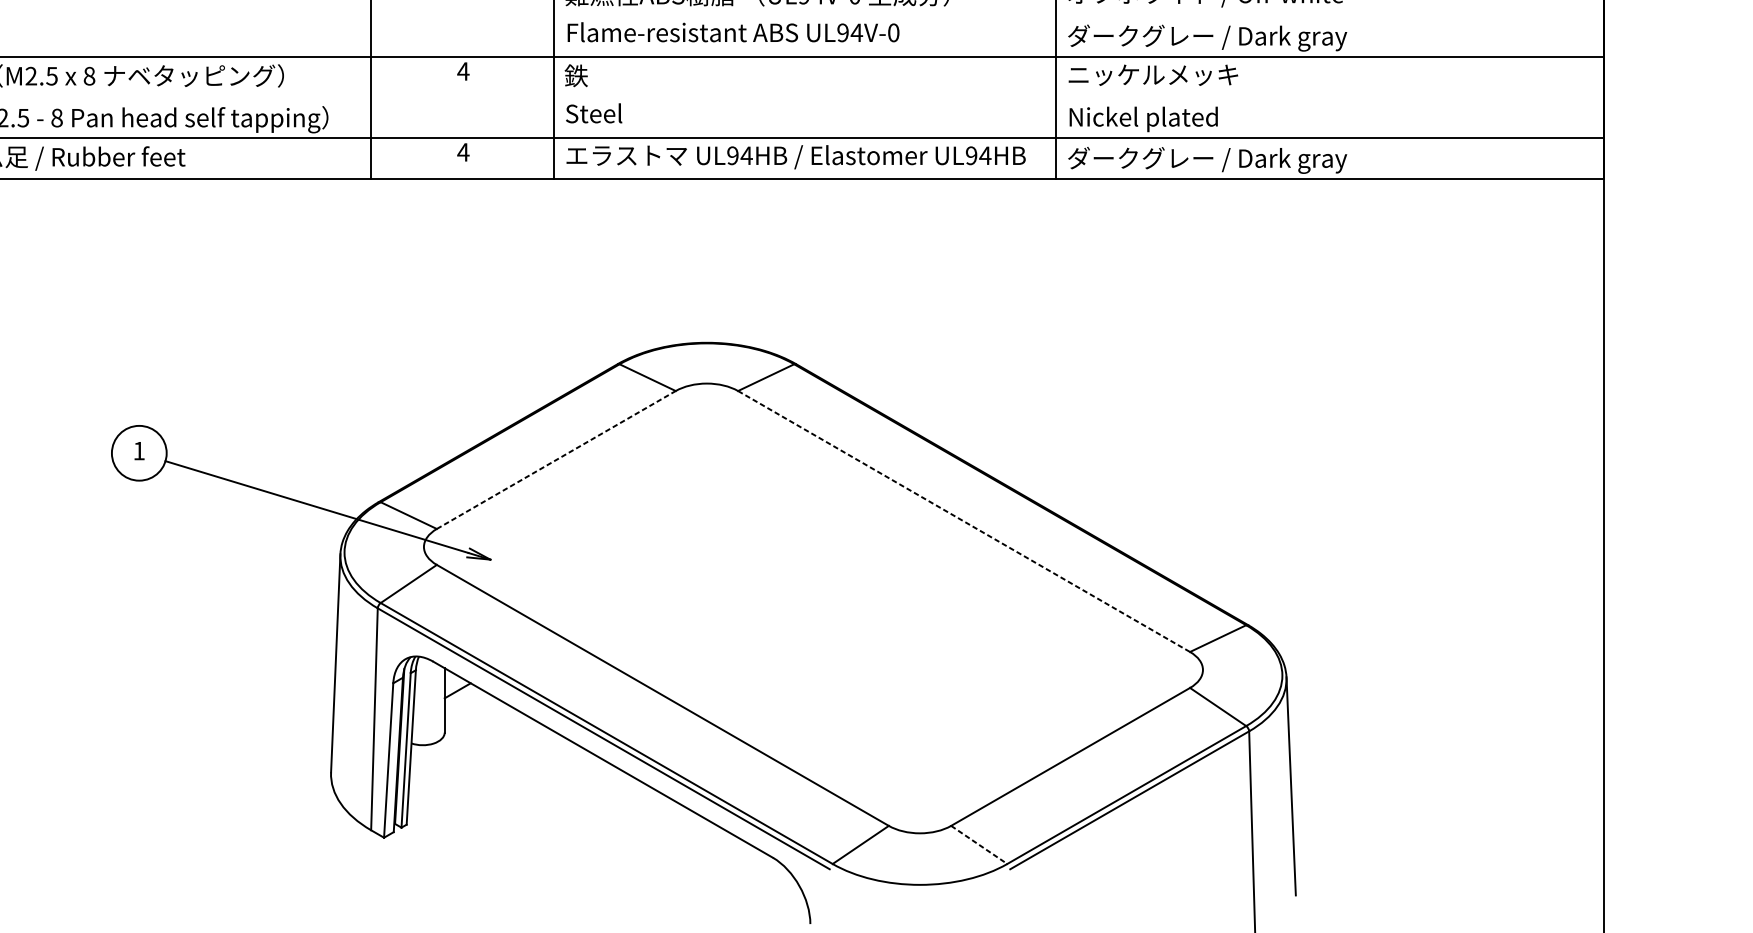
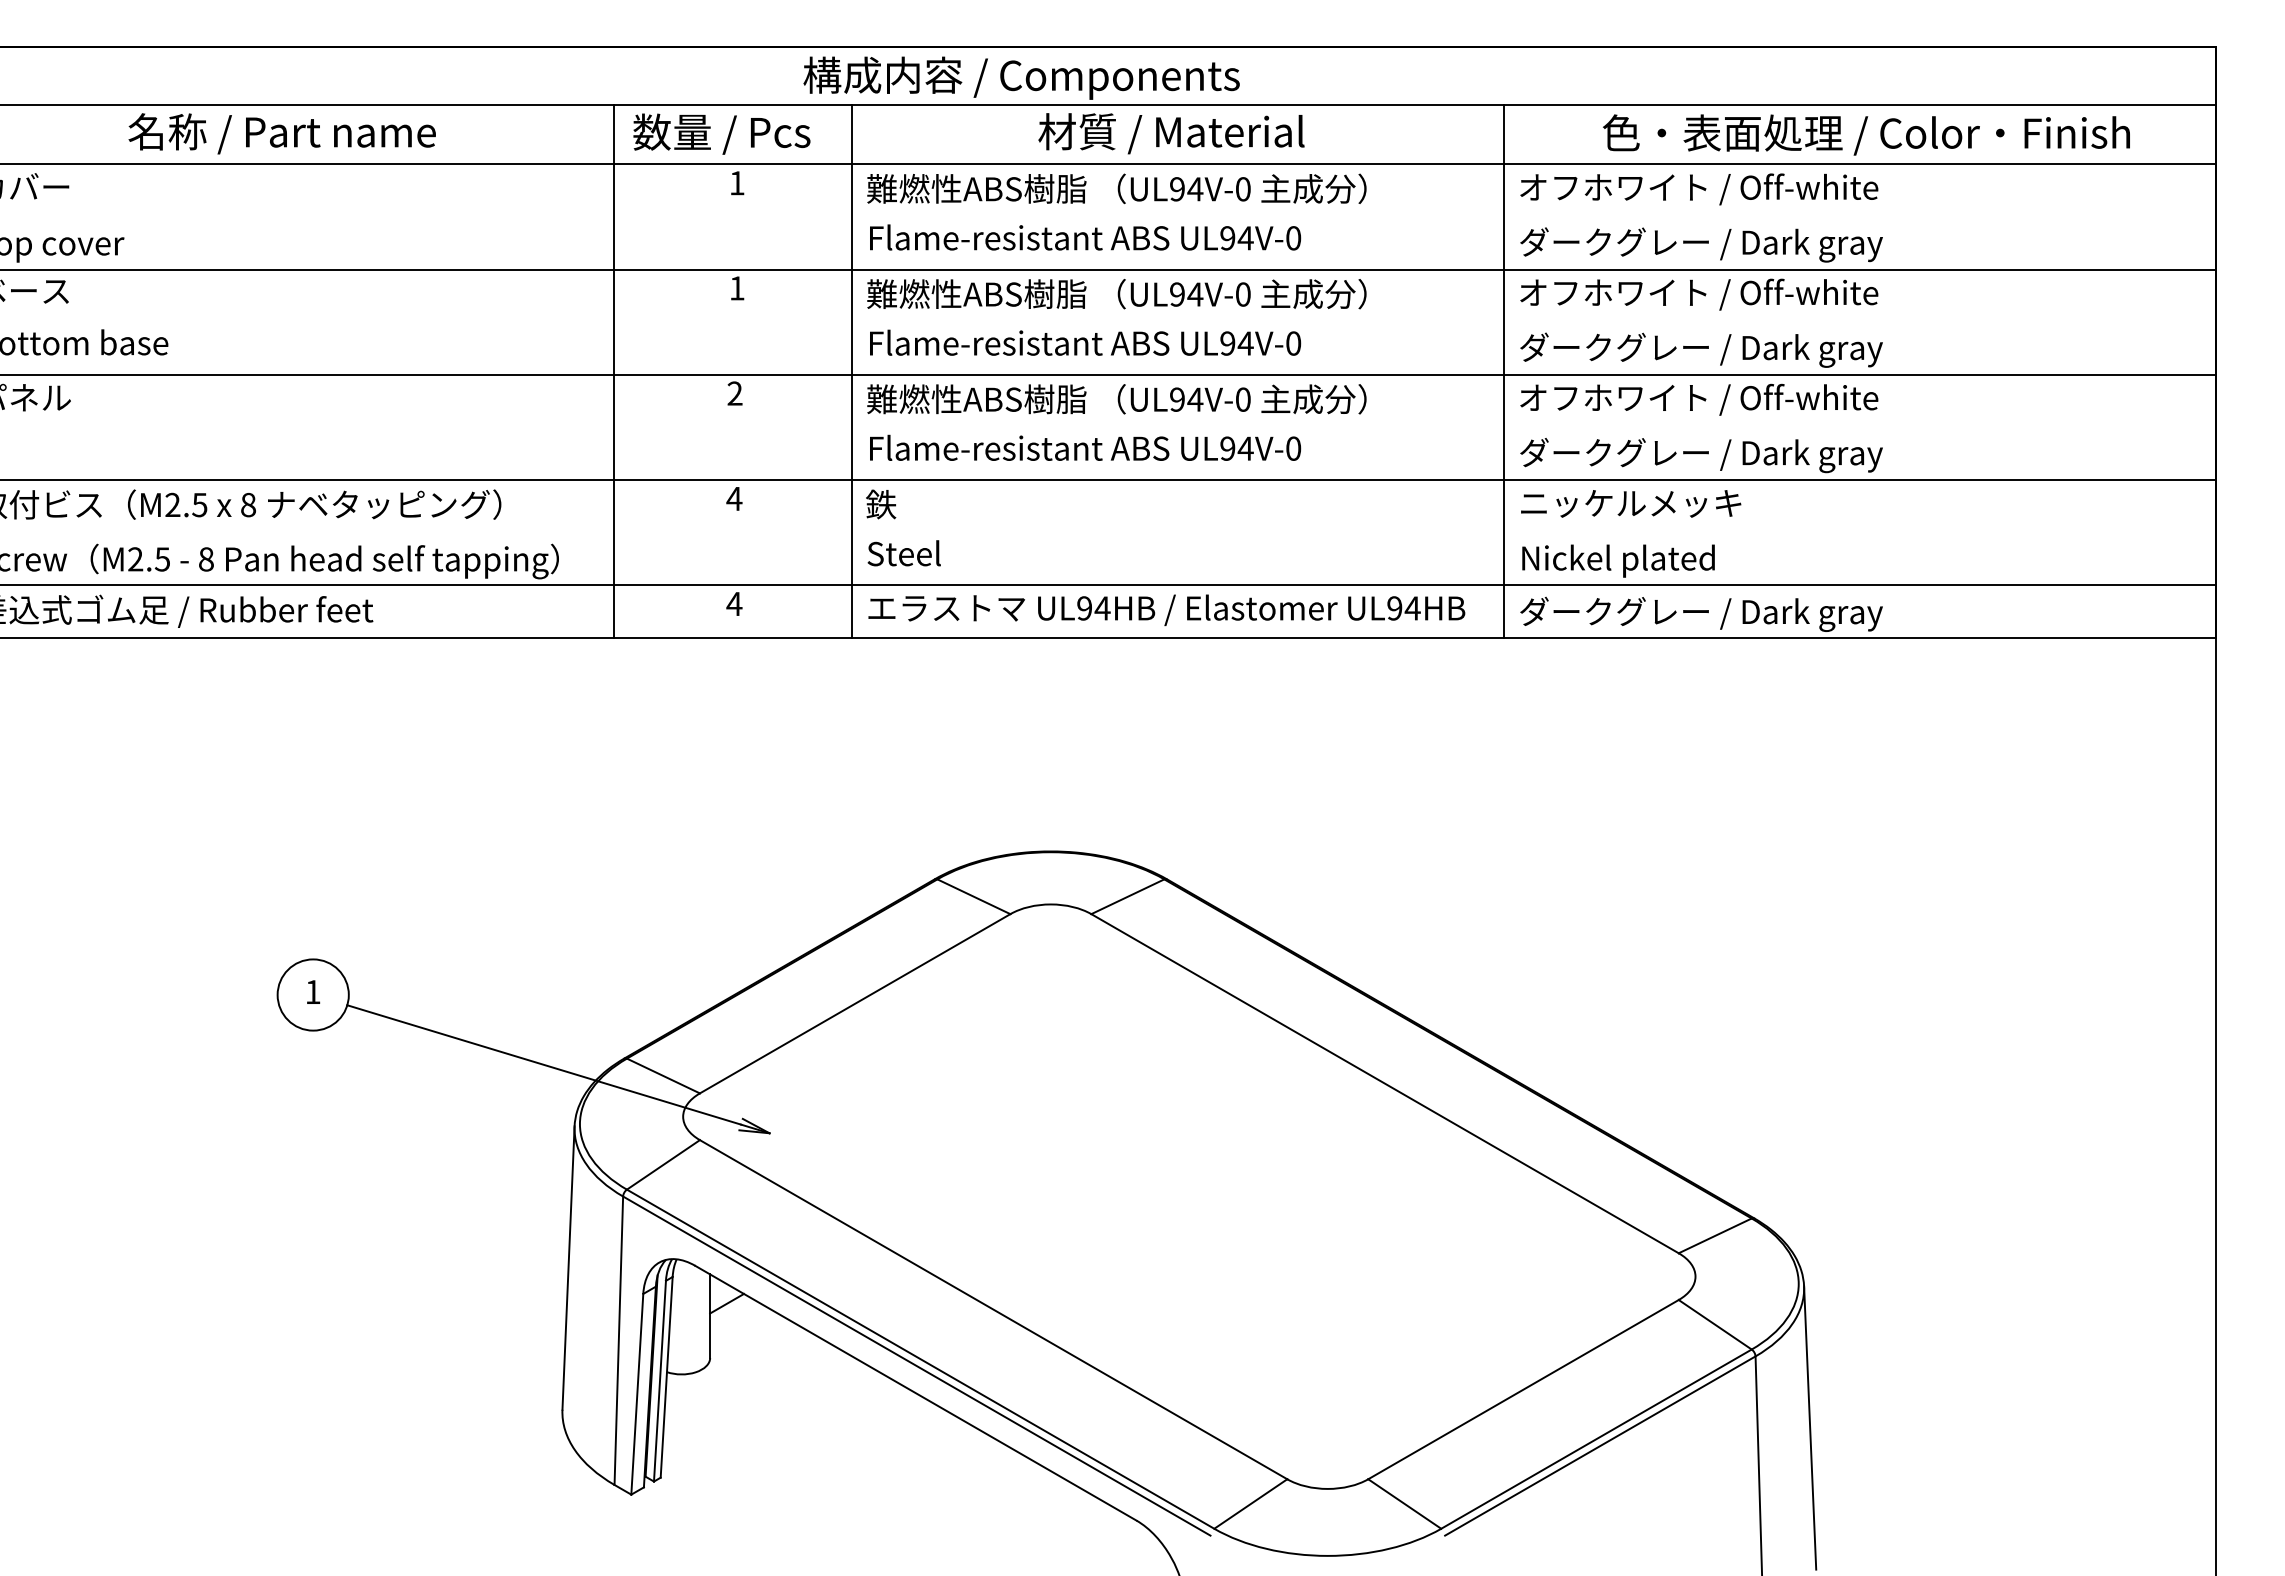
line: (556, 459) -> (855, 1003), dashed -> solid
line: (964, 521) -> (1385, 1083), dashed -> solid
line: (979, 845) -> (1405, 1504), dashed -> solid

